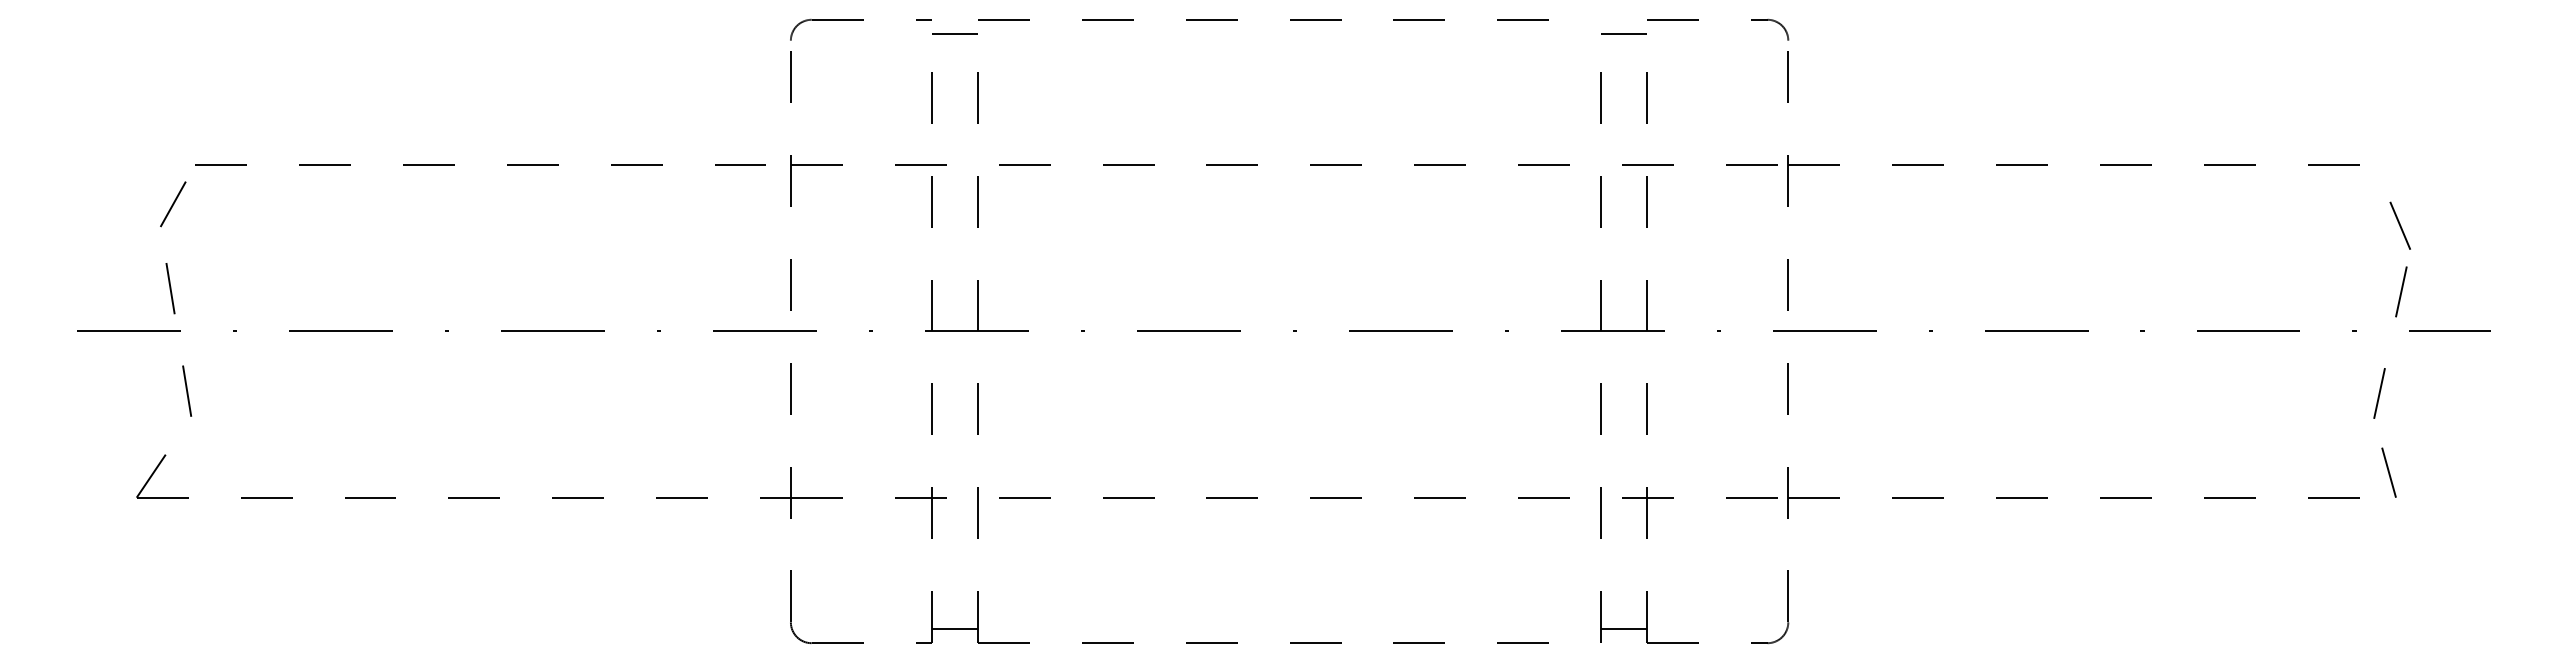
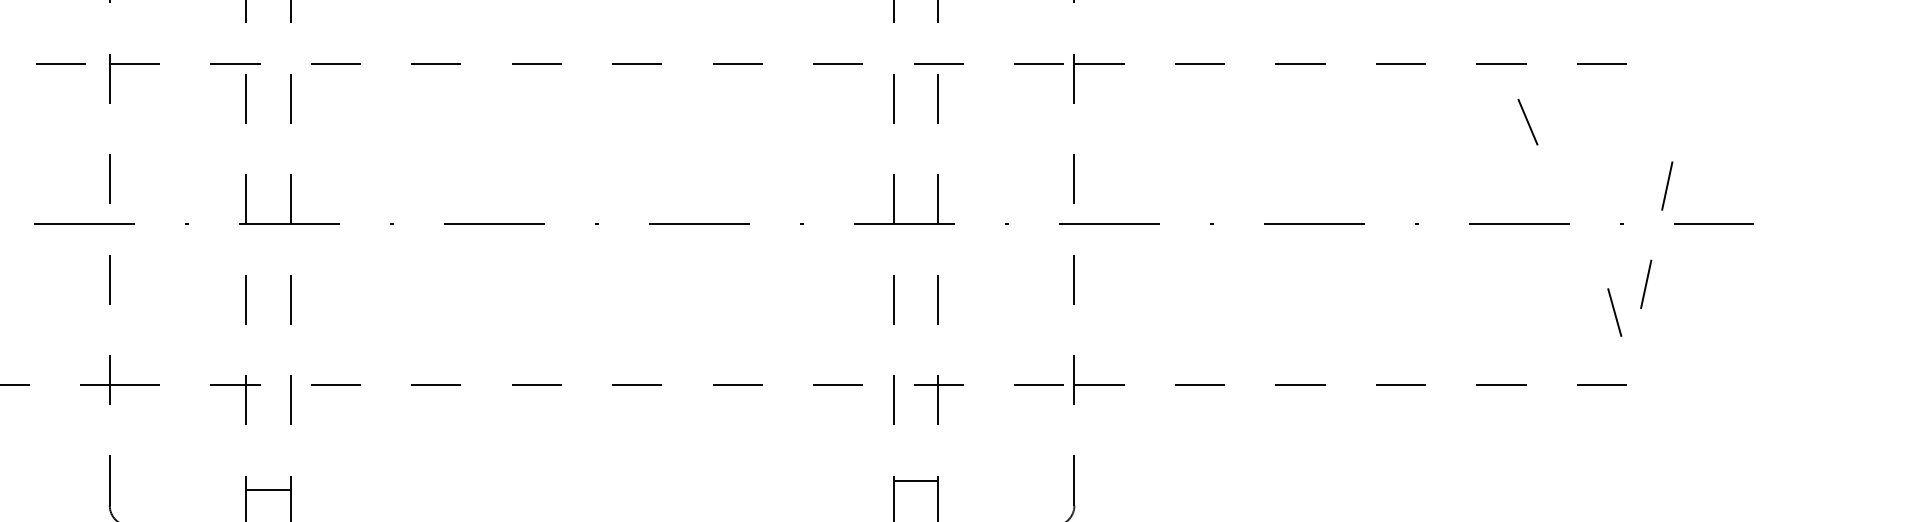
line: (2399, 225) -> (1527, 121), moved
line: (2388, 472) -> (1614, 312), moved
line: (954, 628) -> (268, 490), moved
line: (1624, 628) -> (915, 480), moved

